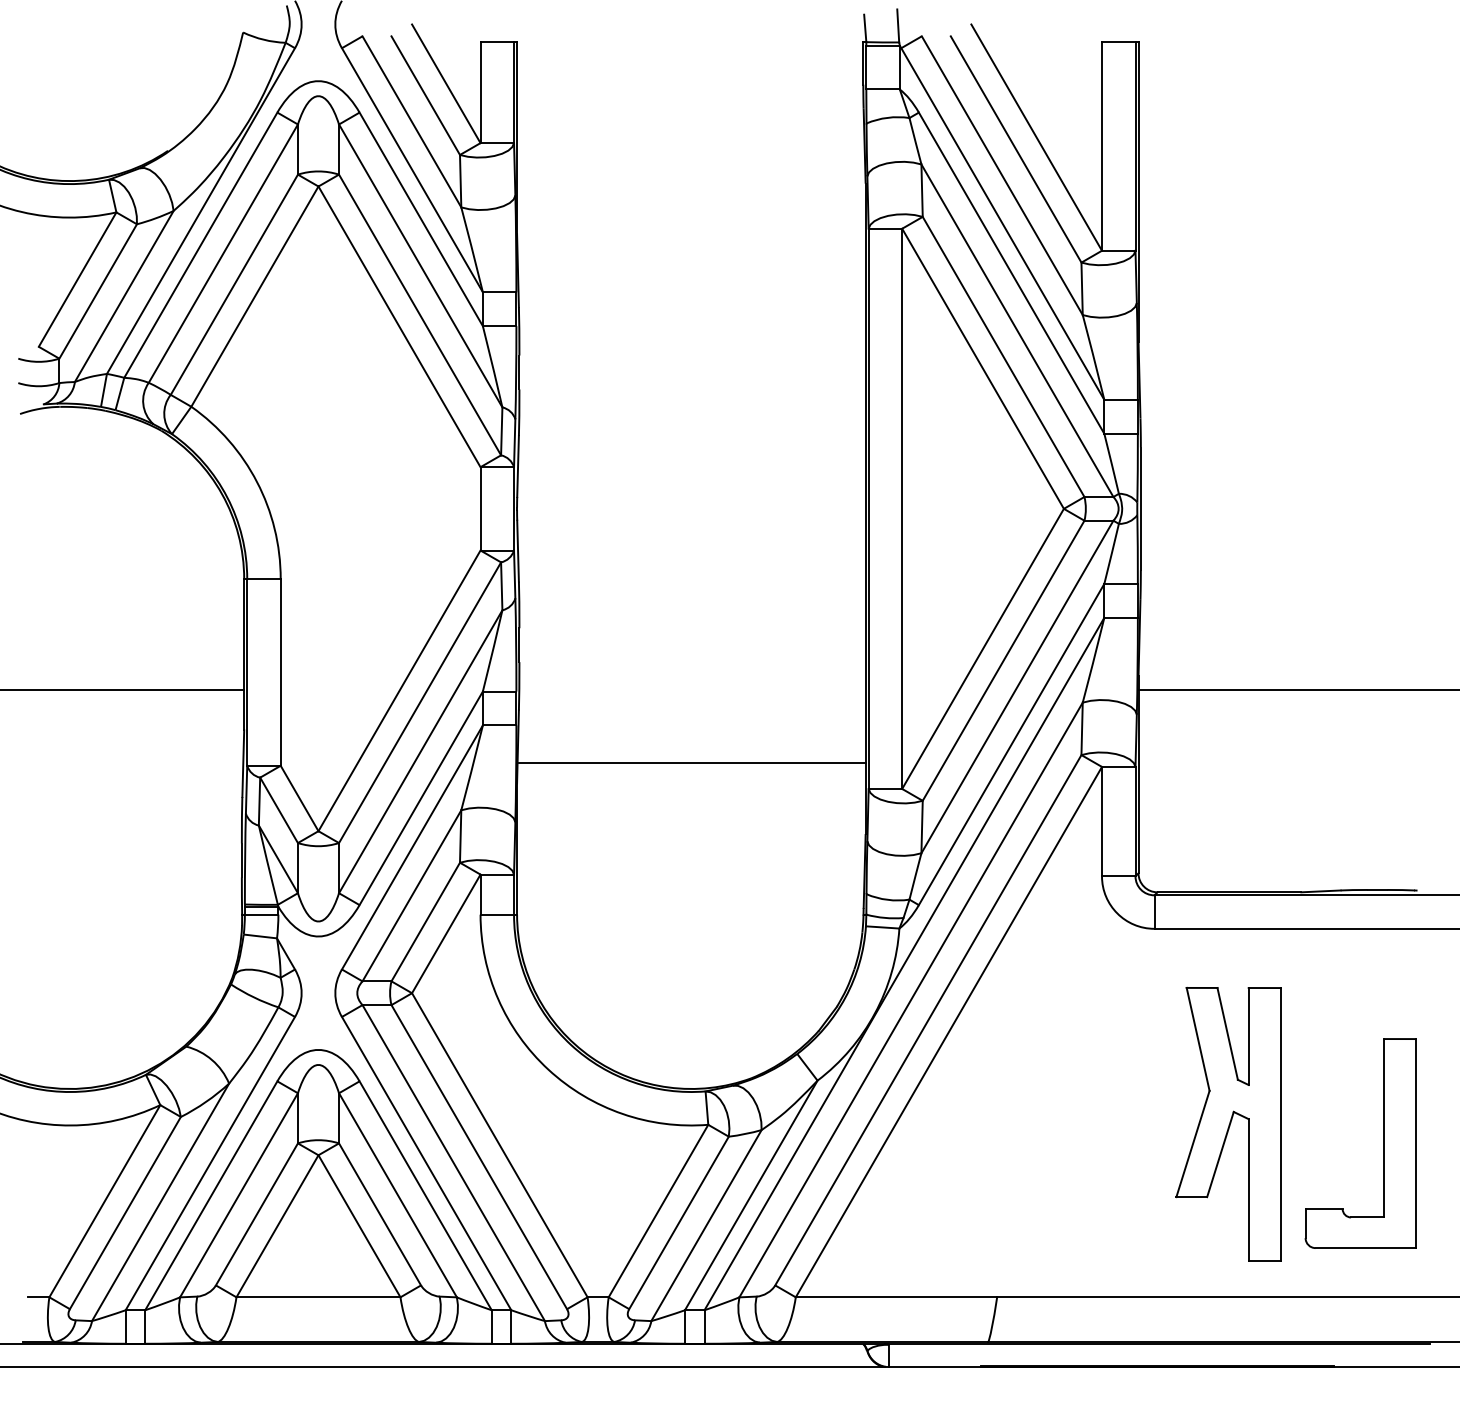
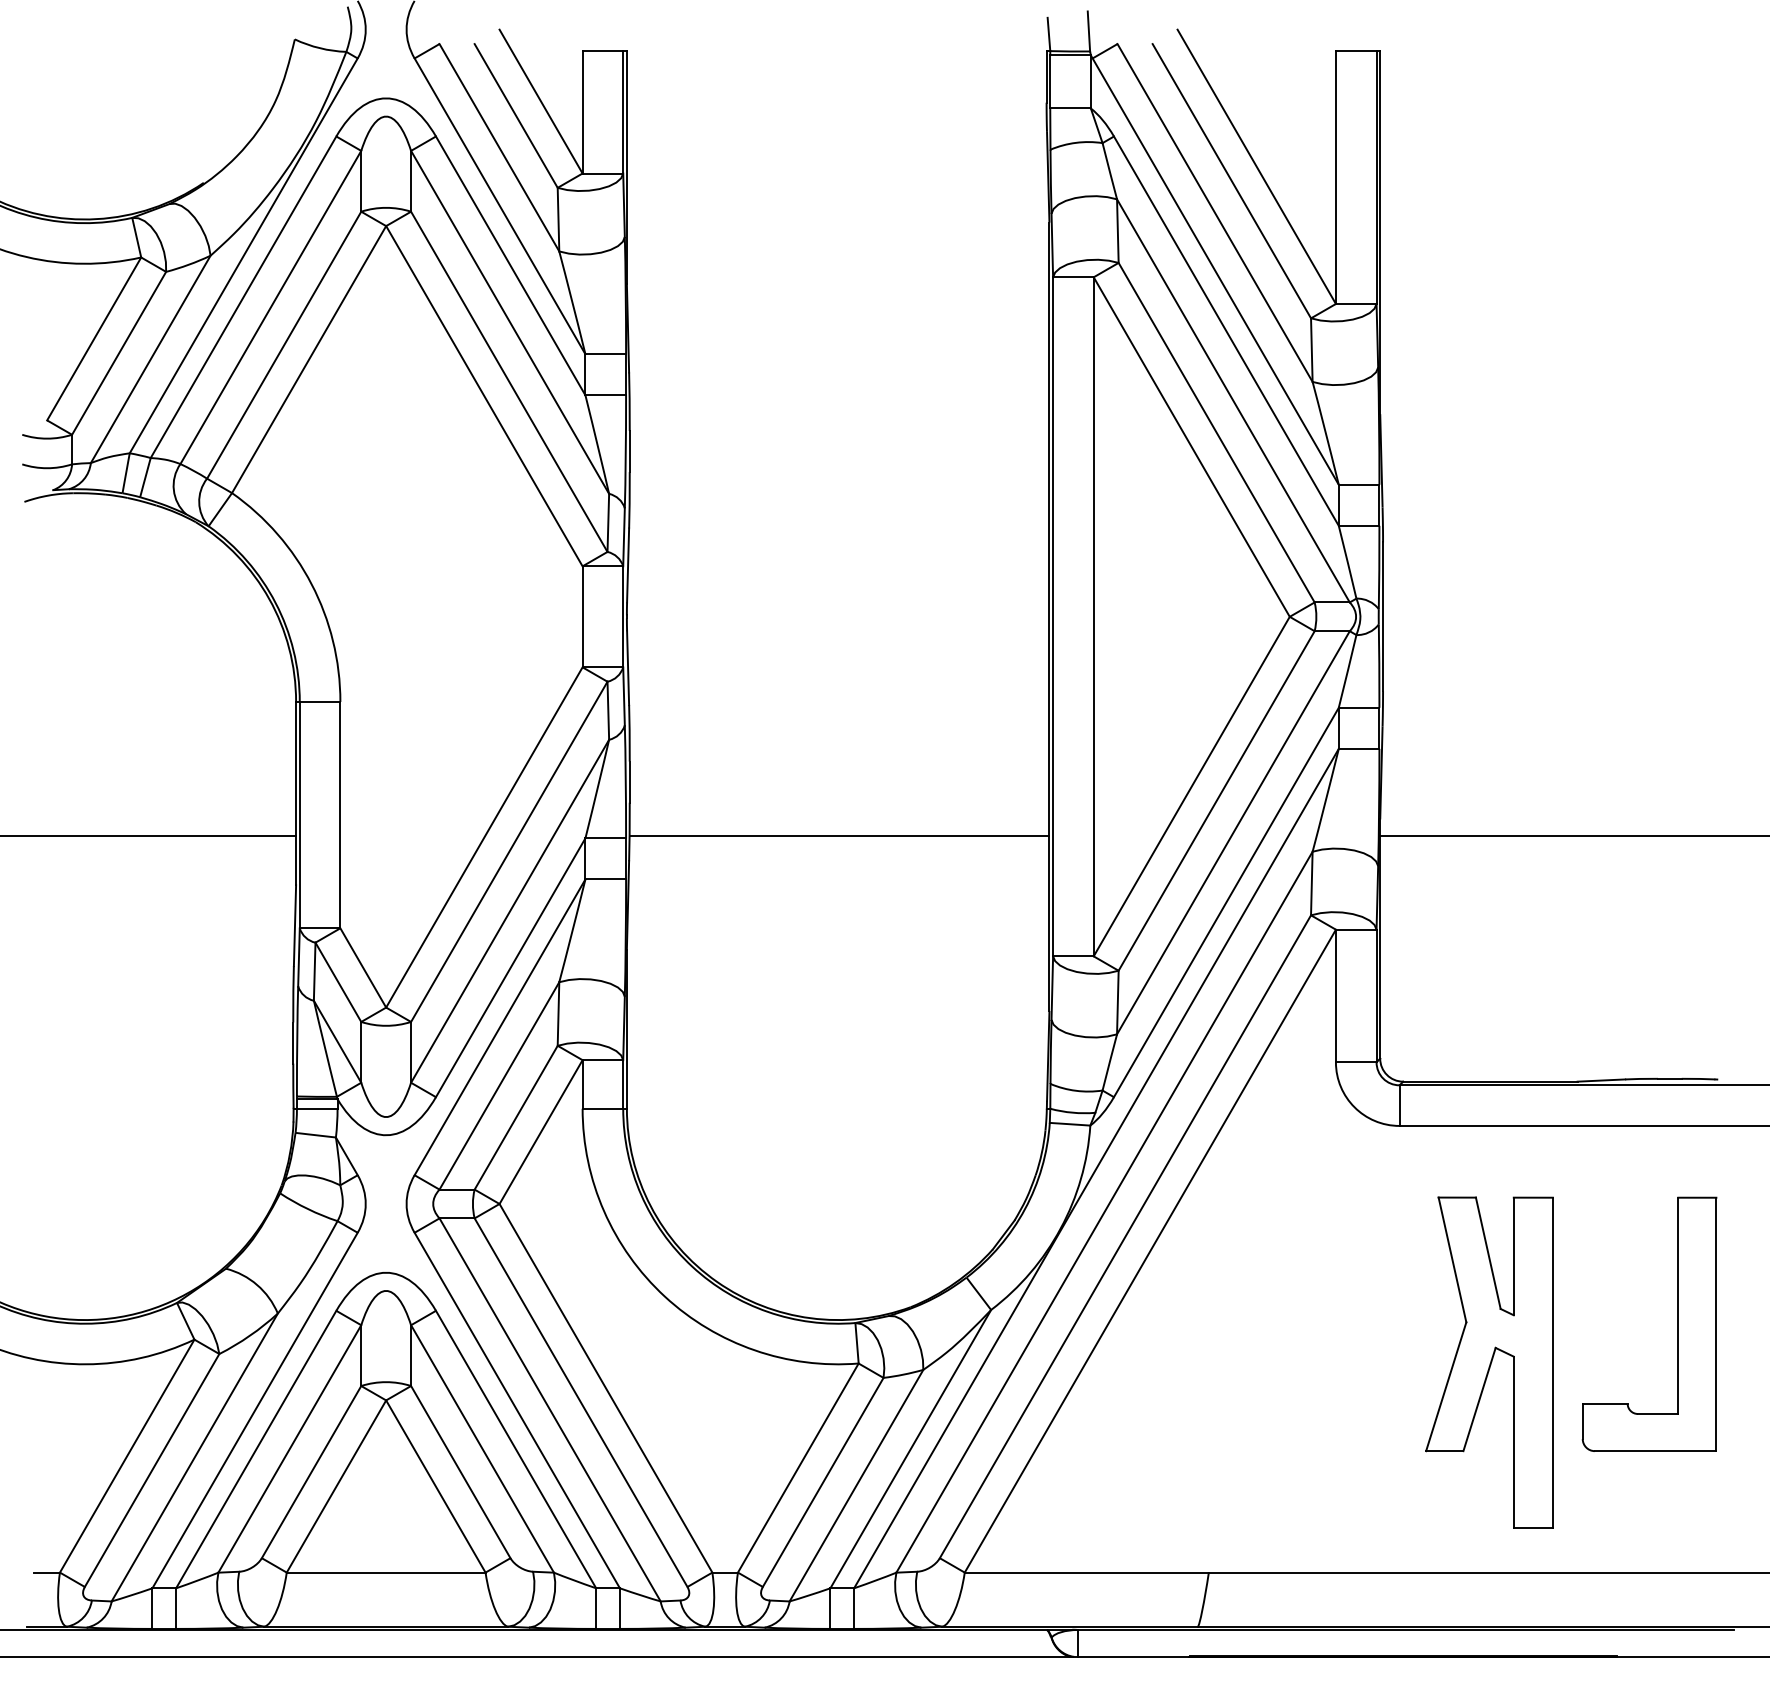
line: (692, 762) -> (839, 835), moved
part: (1383, 1143) -> (1677, 1324), moved

